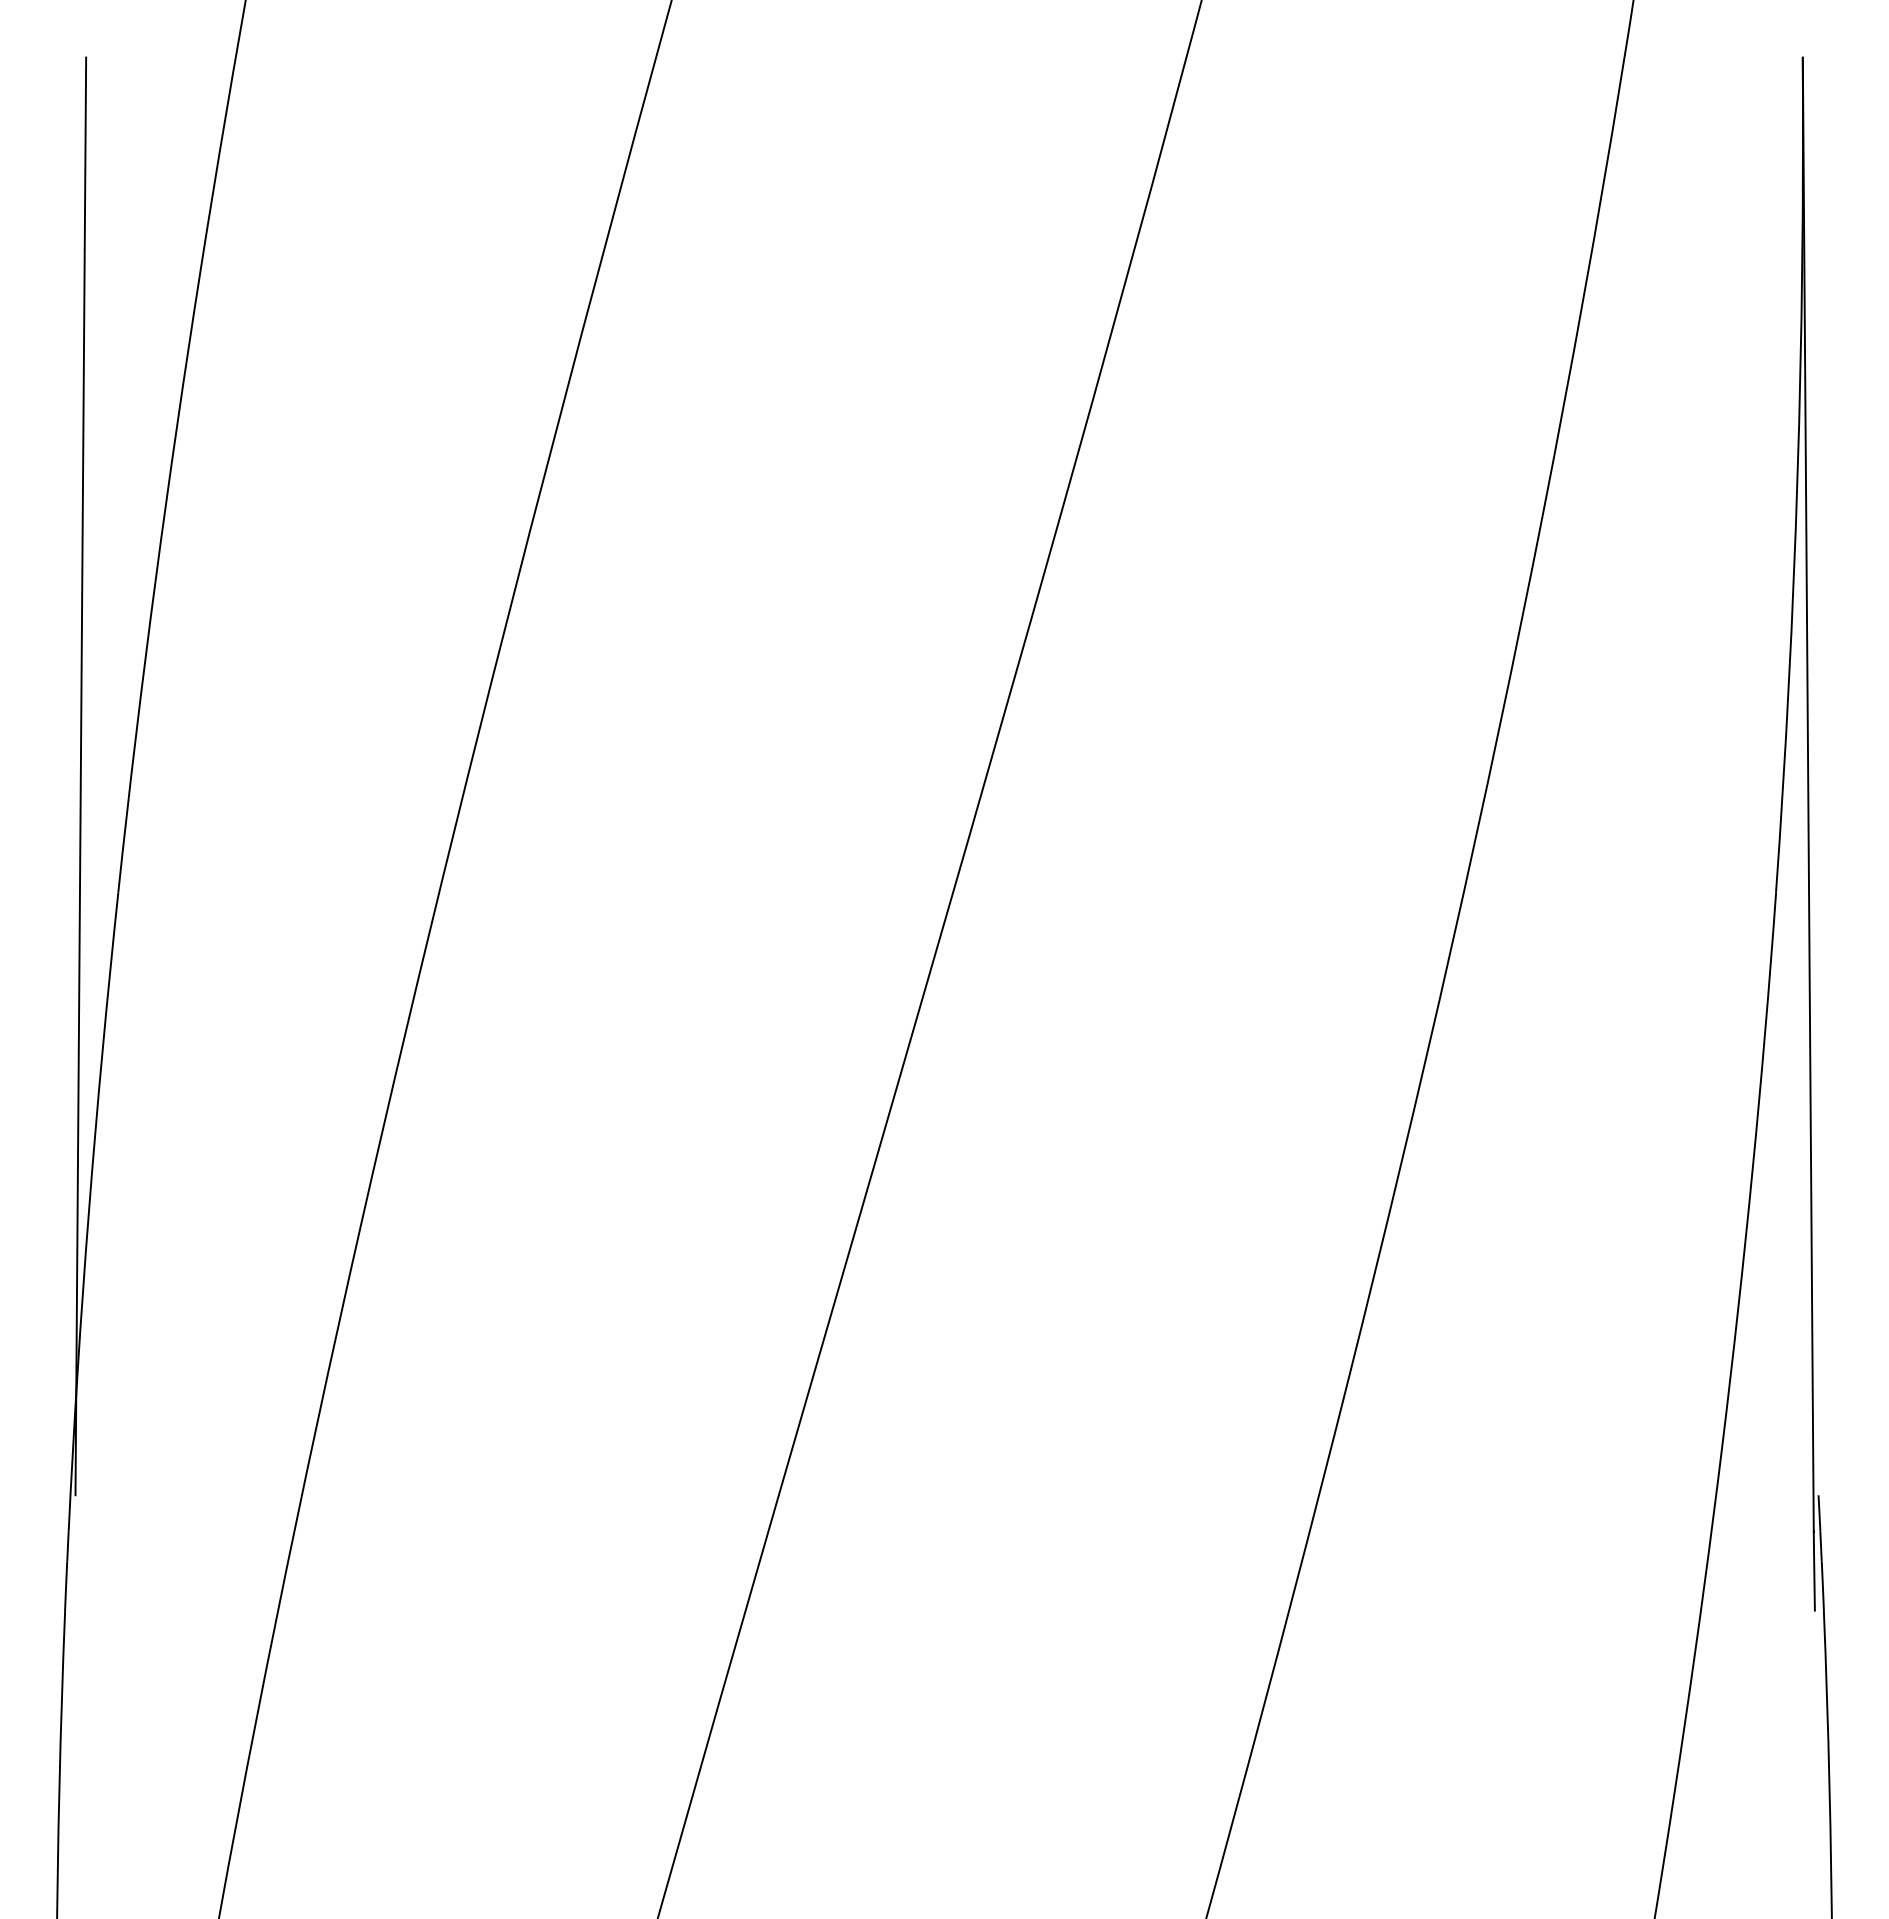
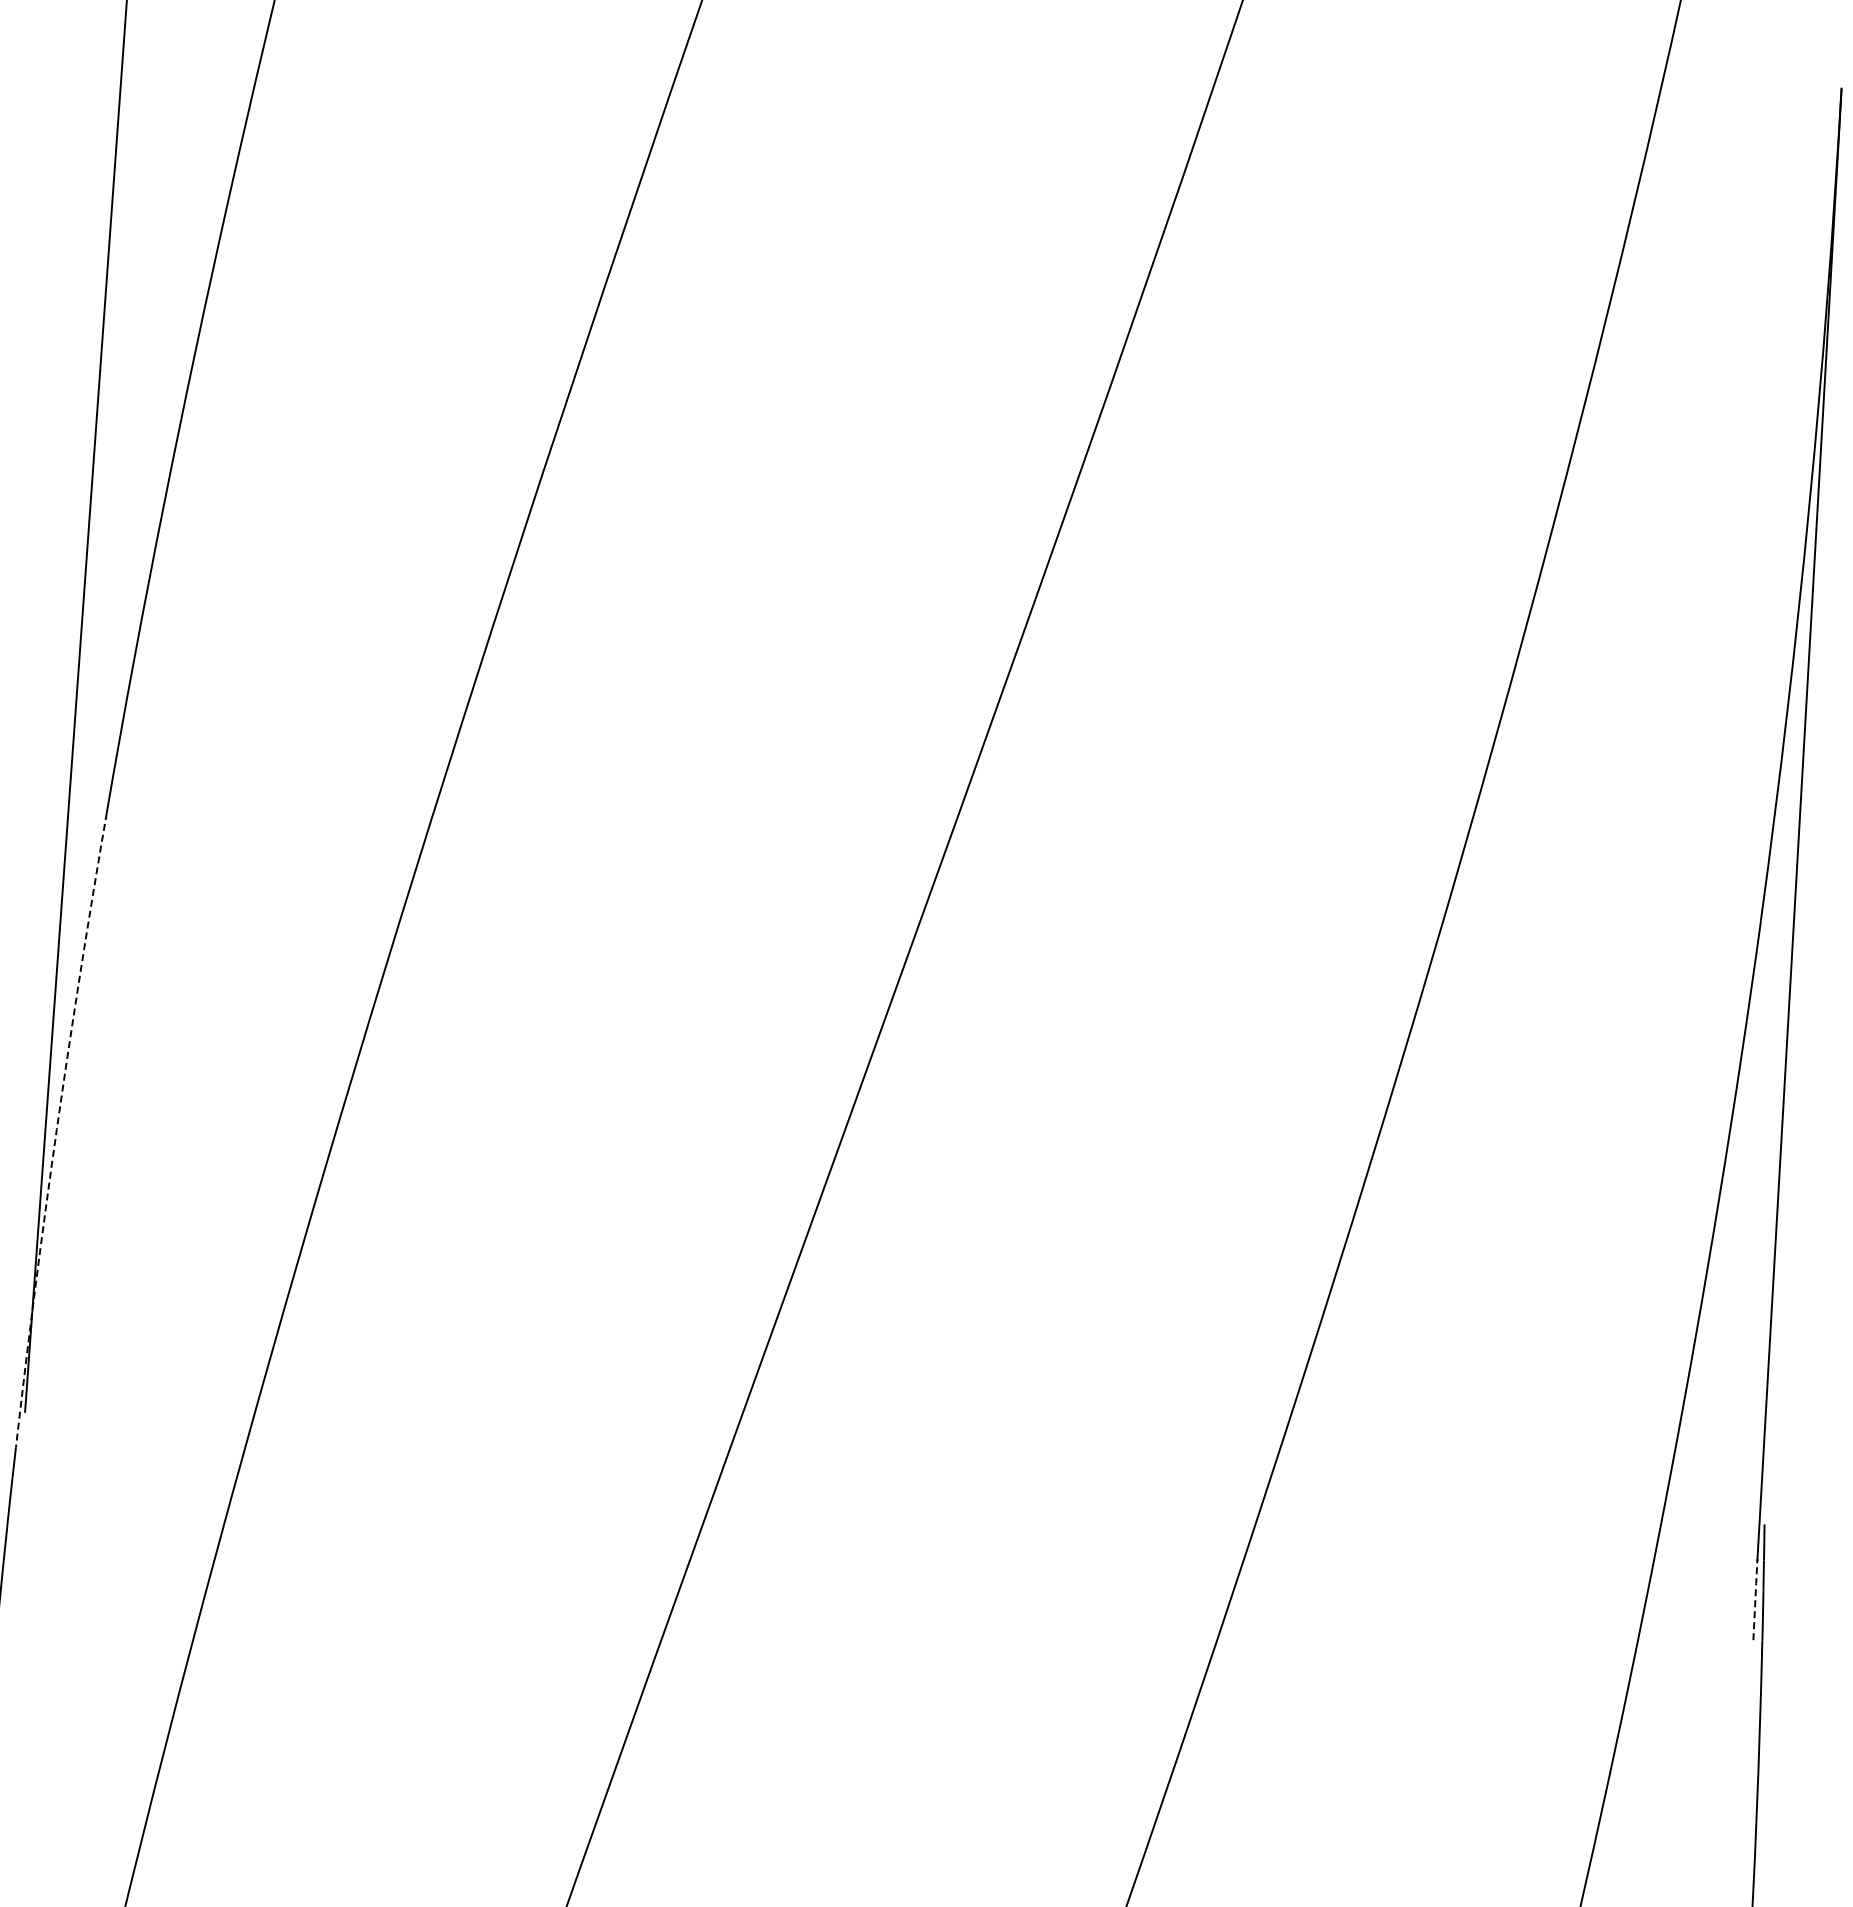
arc: (88, 1211) -> (56, 1129), solid -> dashed
line: (1814, 1569) -> (1755, 1598), solid -> dashed

